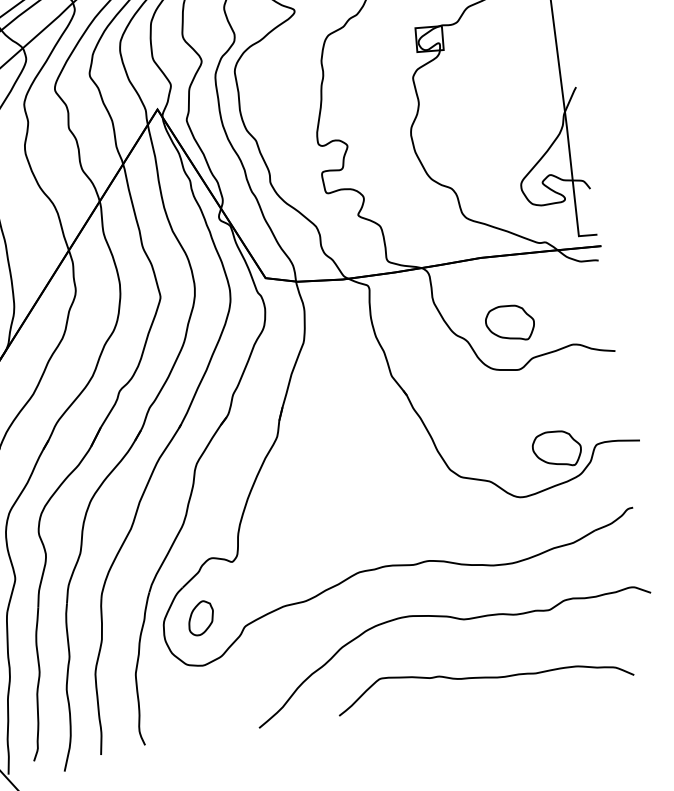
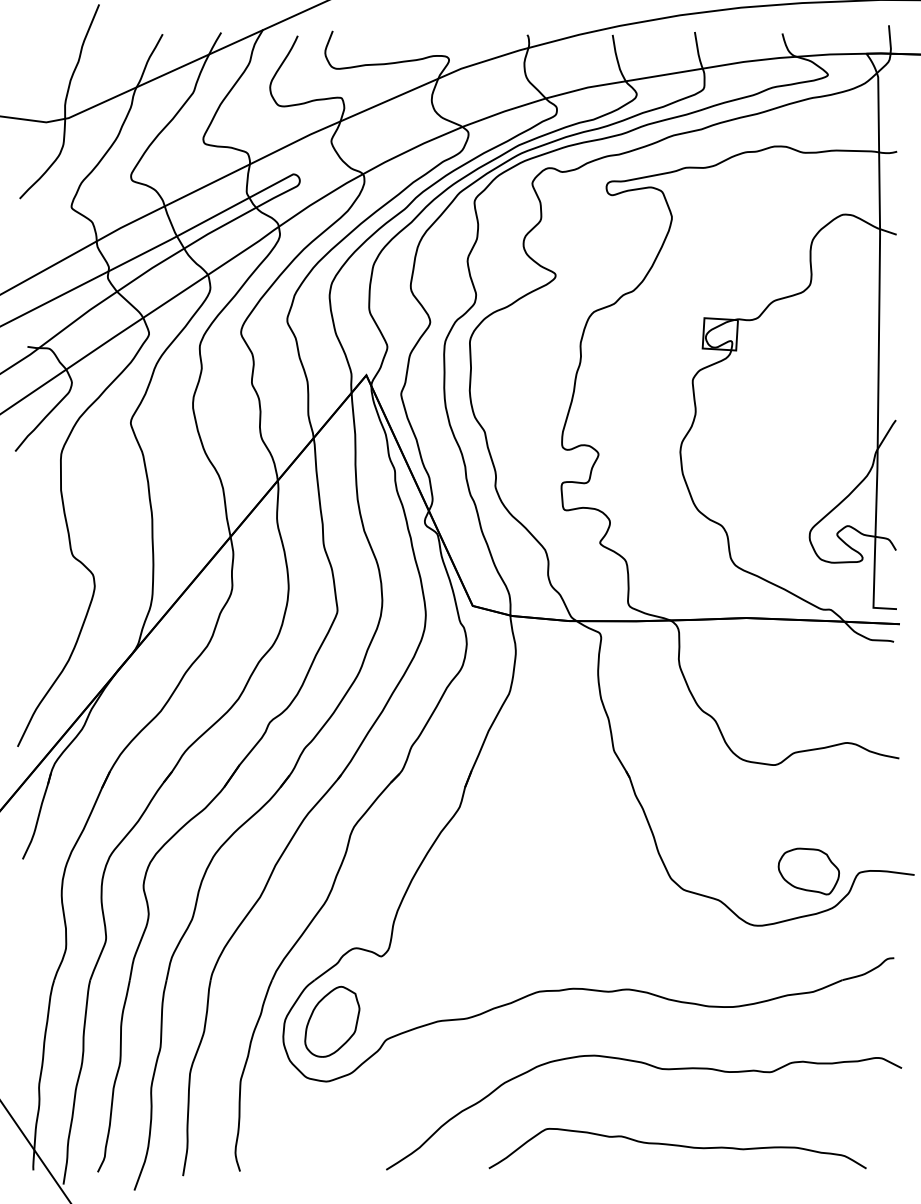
part: (509, 323) -> (771, 705), removed
part: (201, 618) -> (332, 1021), size x1.67

